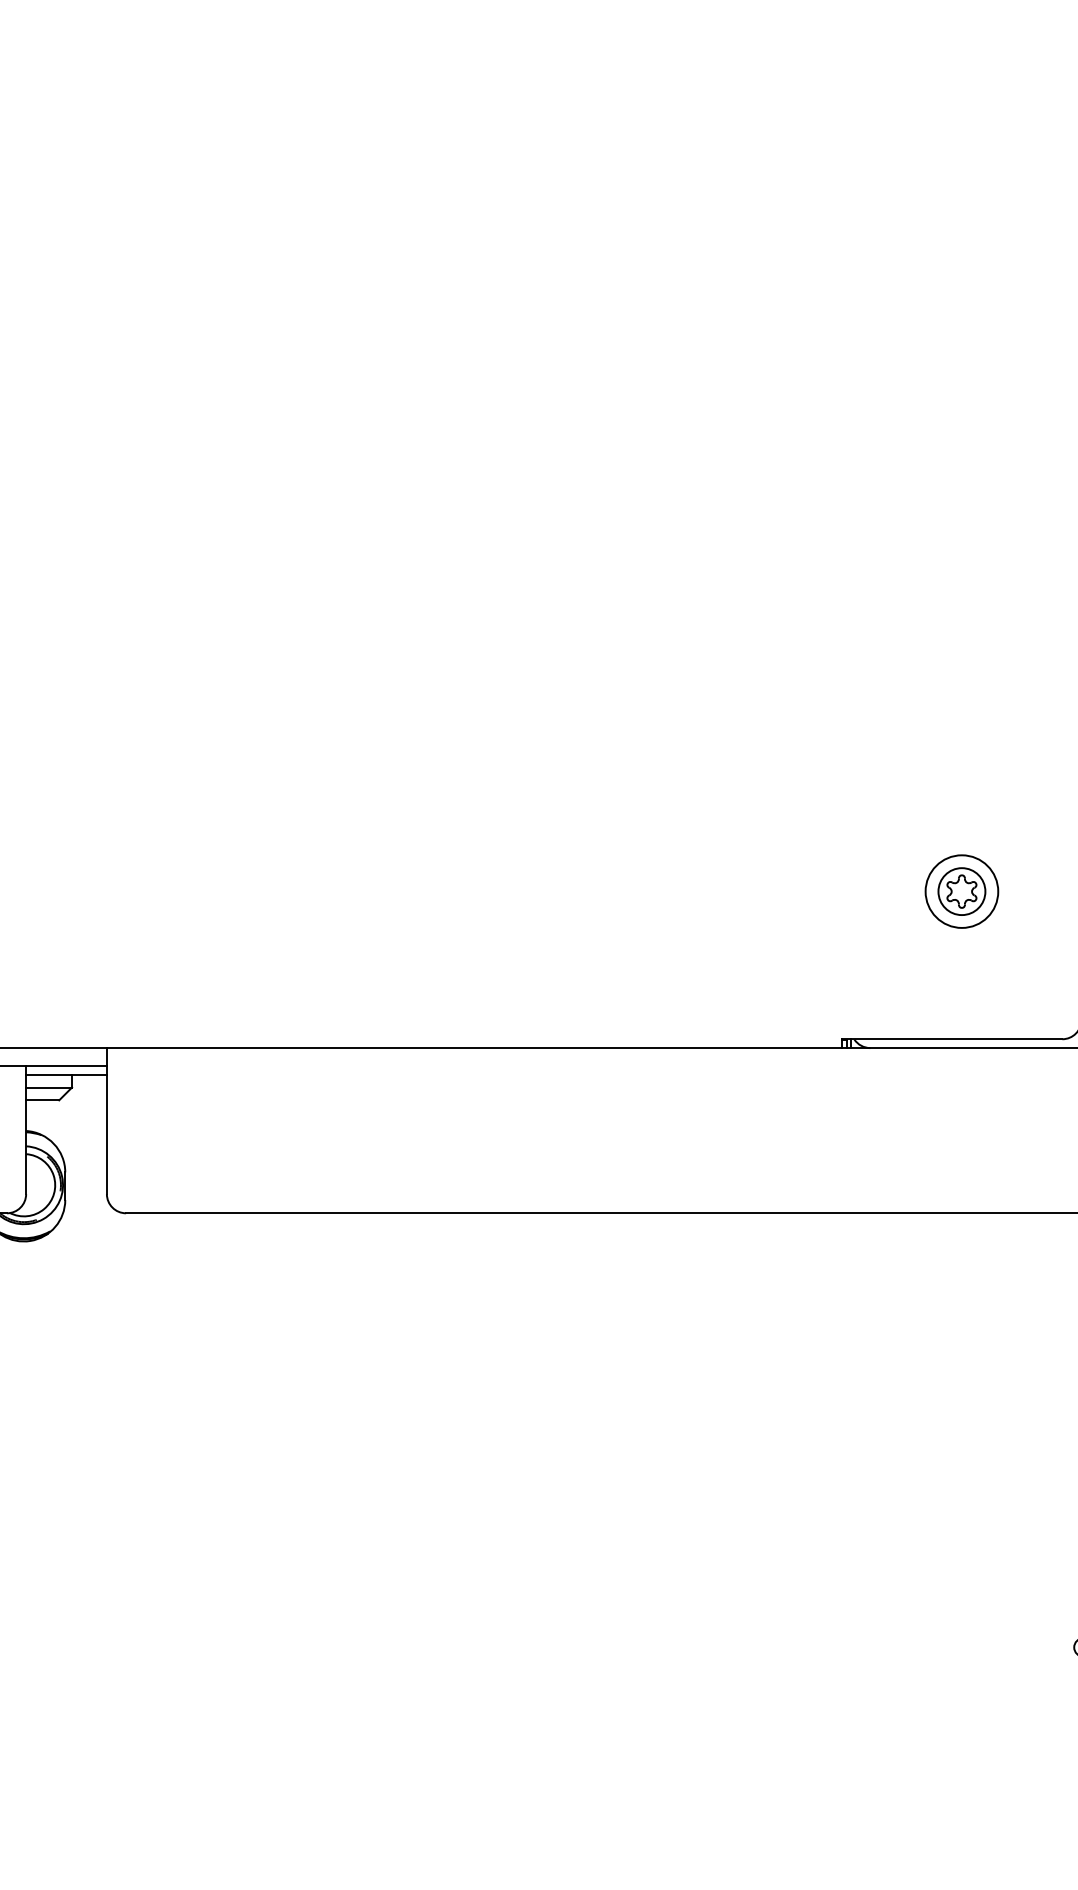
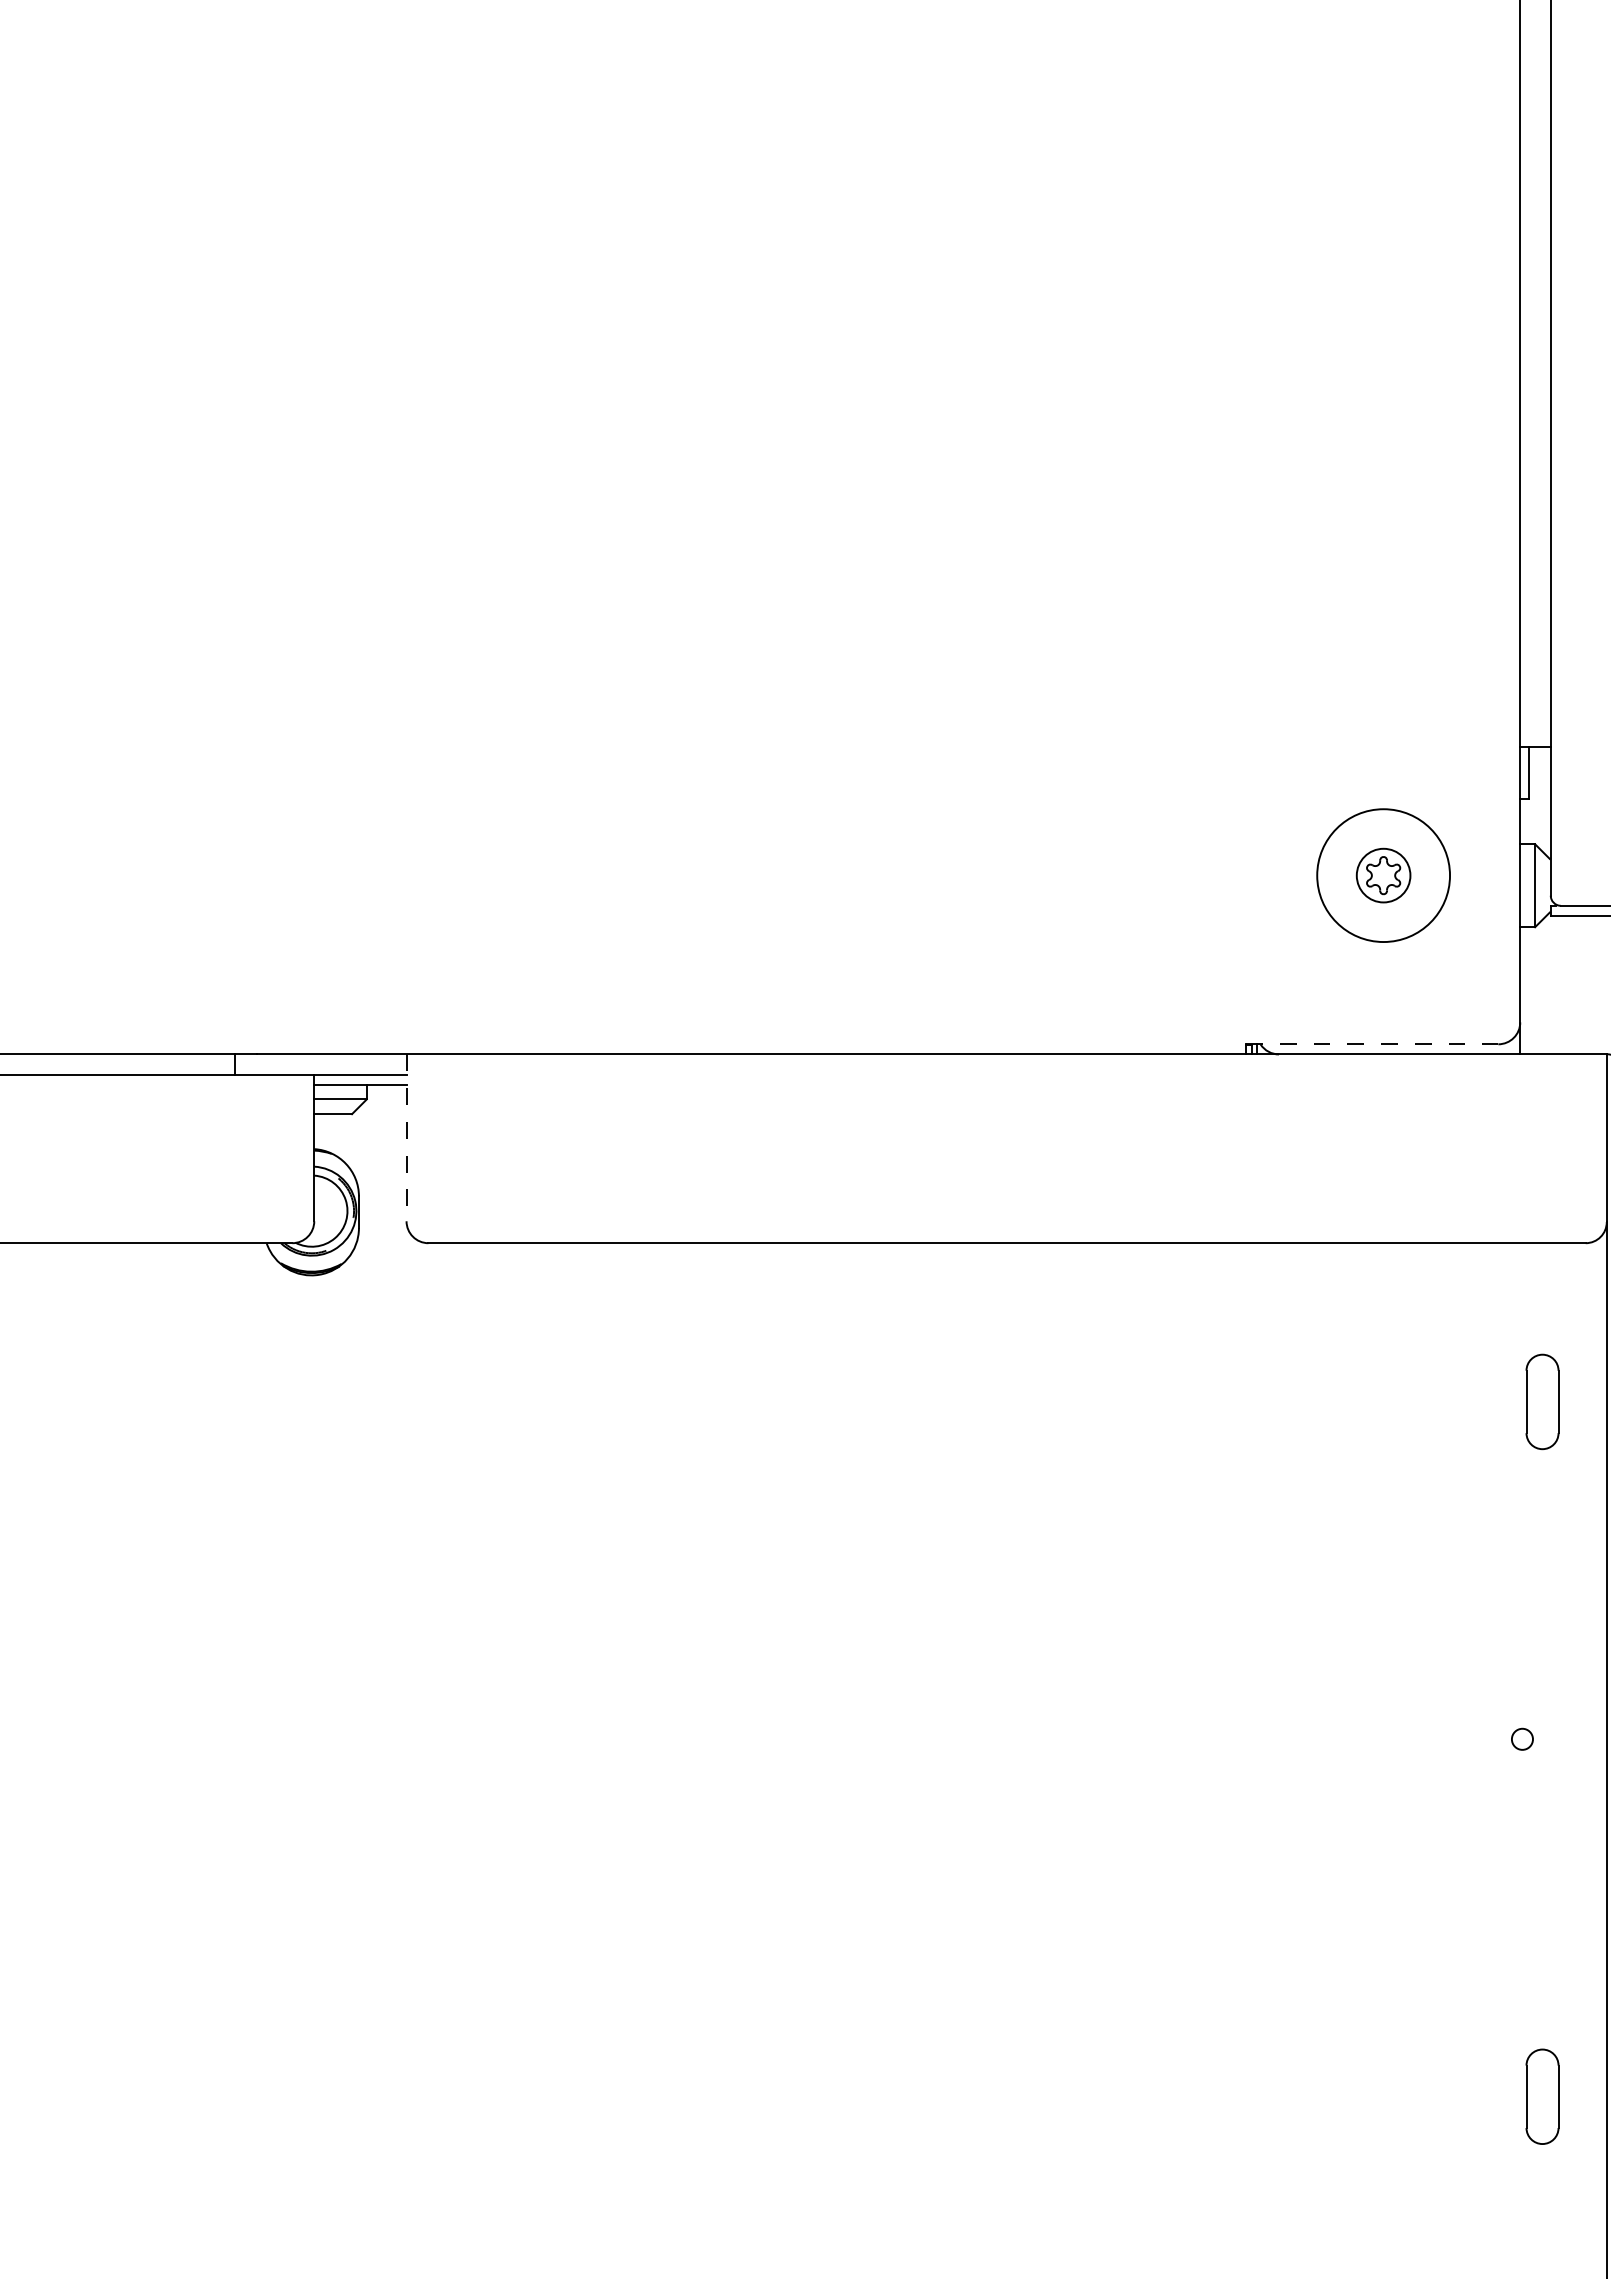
circle: (961, 891) -> (1383, 875), size x1.6
line: (952, 1039) -> (1372, 1044), solid -> dashed
line: (106, 1121) -> (406, 1138), solid -> dashed

